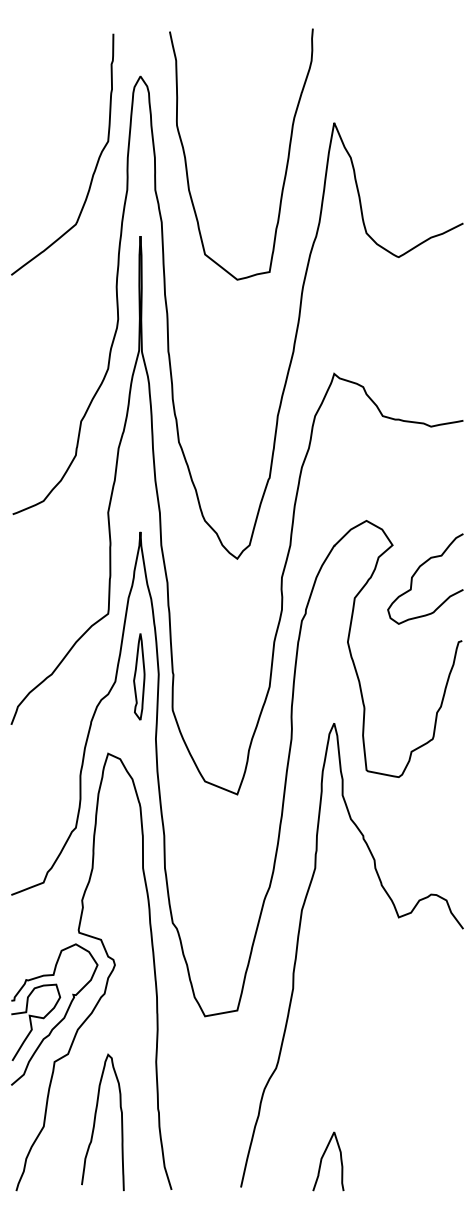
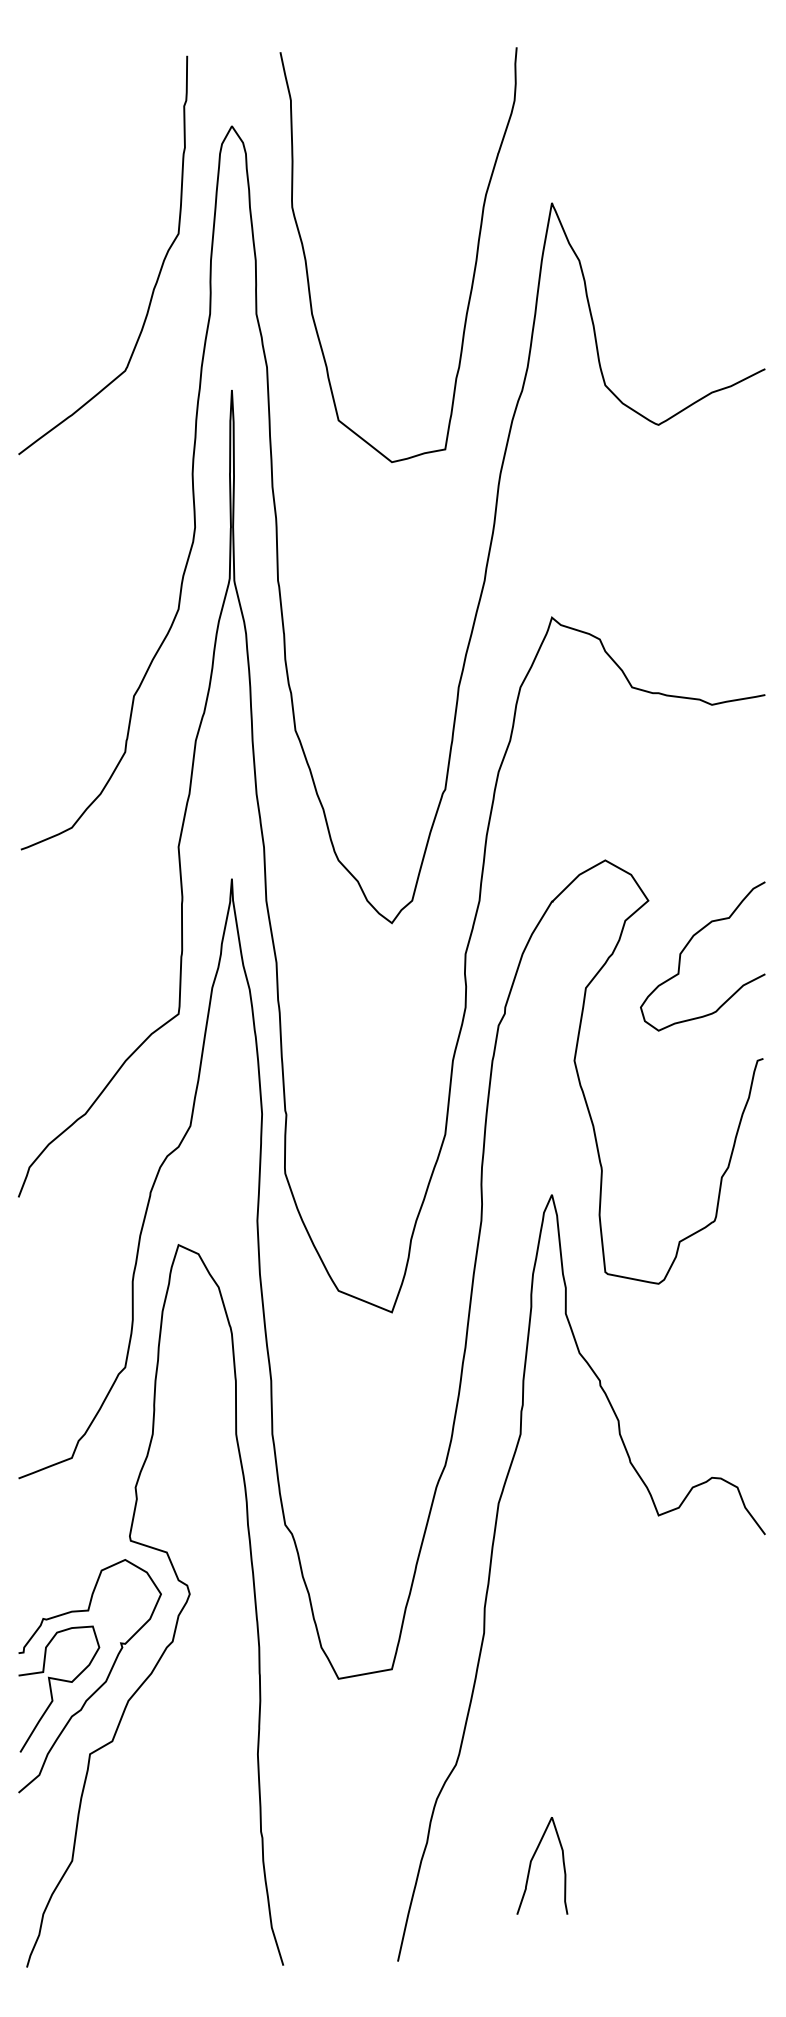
part: (139, 676) -> (230, 1117), removed
curve: (95, 1122) -> (157, 1854), removed
curve: (322, 1160) -> (532, 1864), moved

